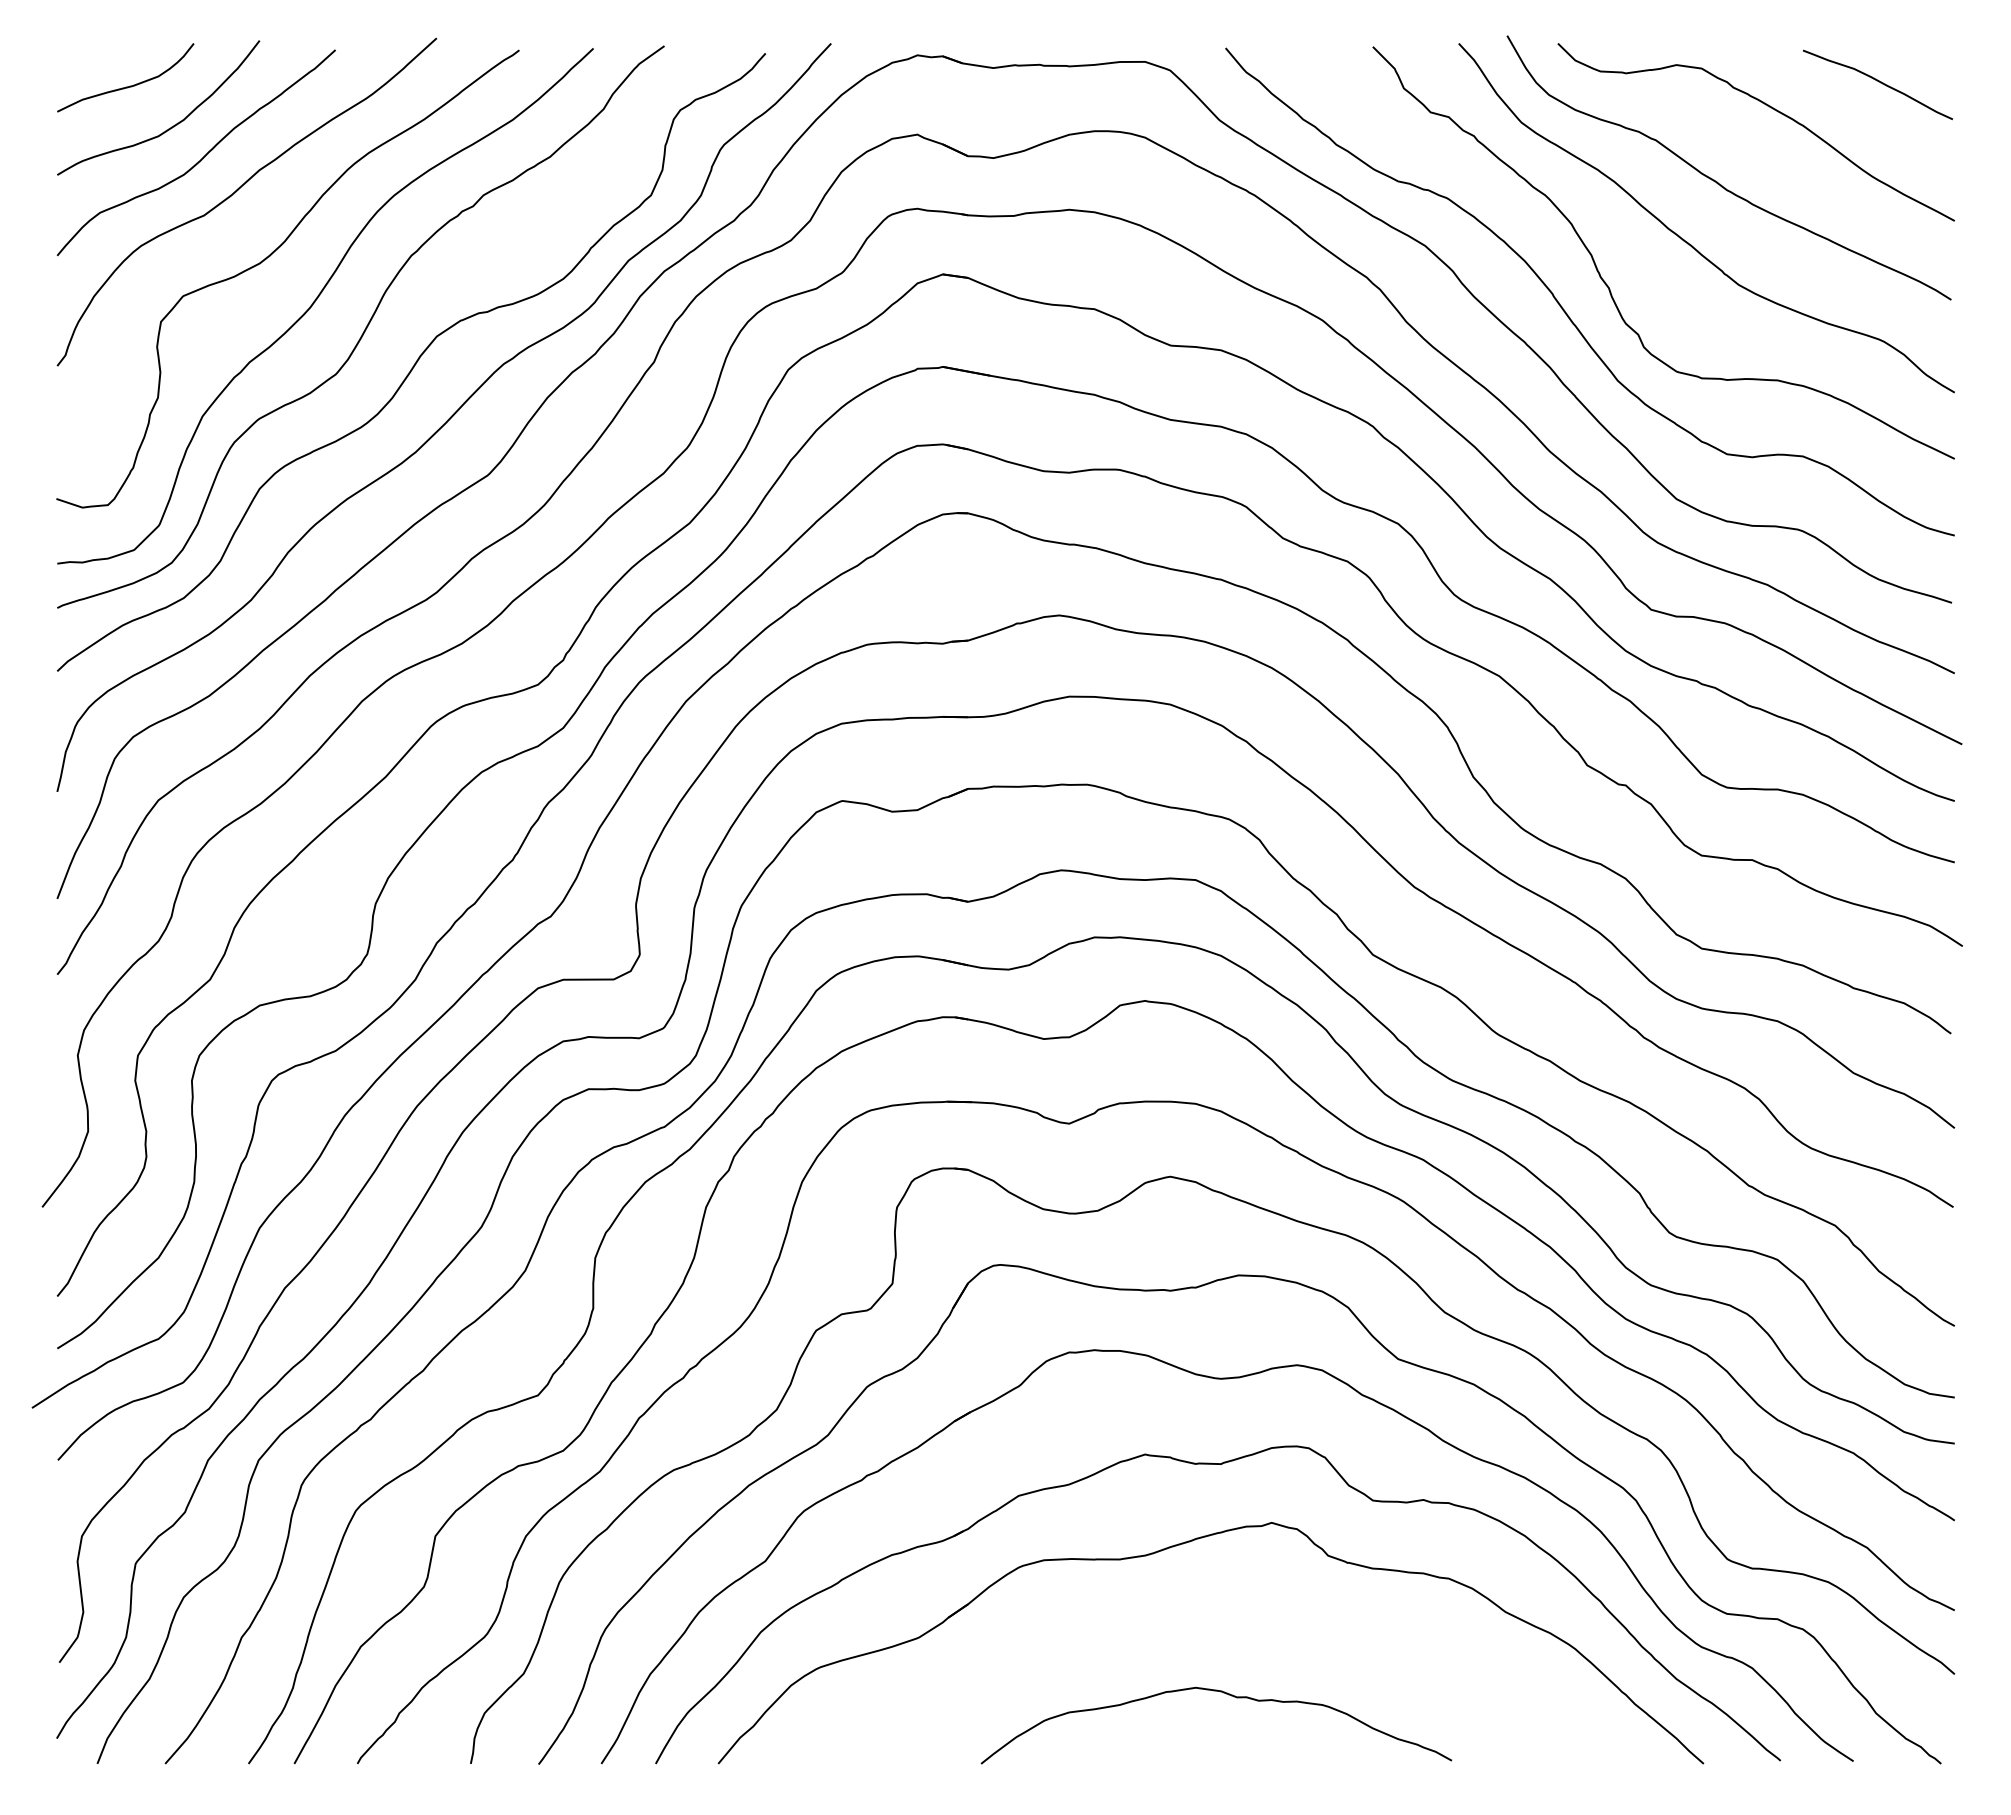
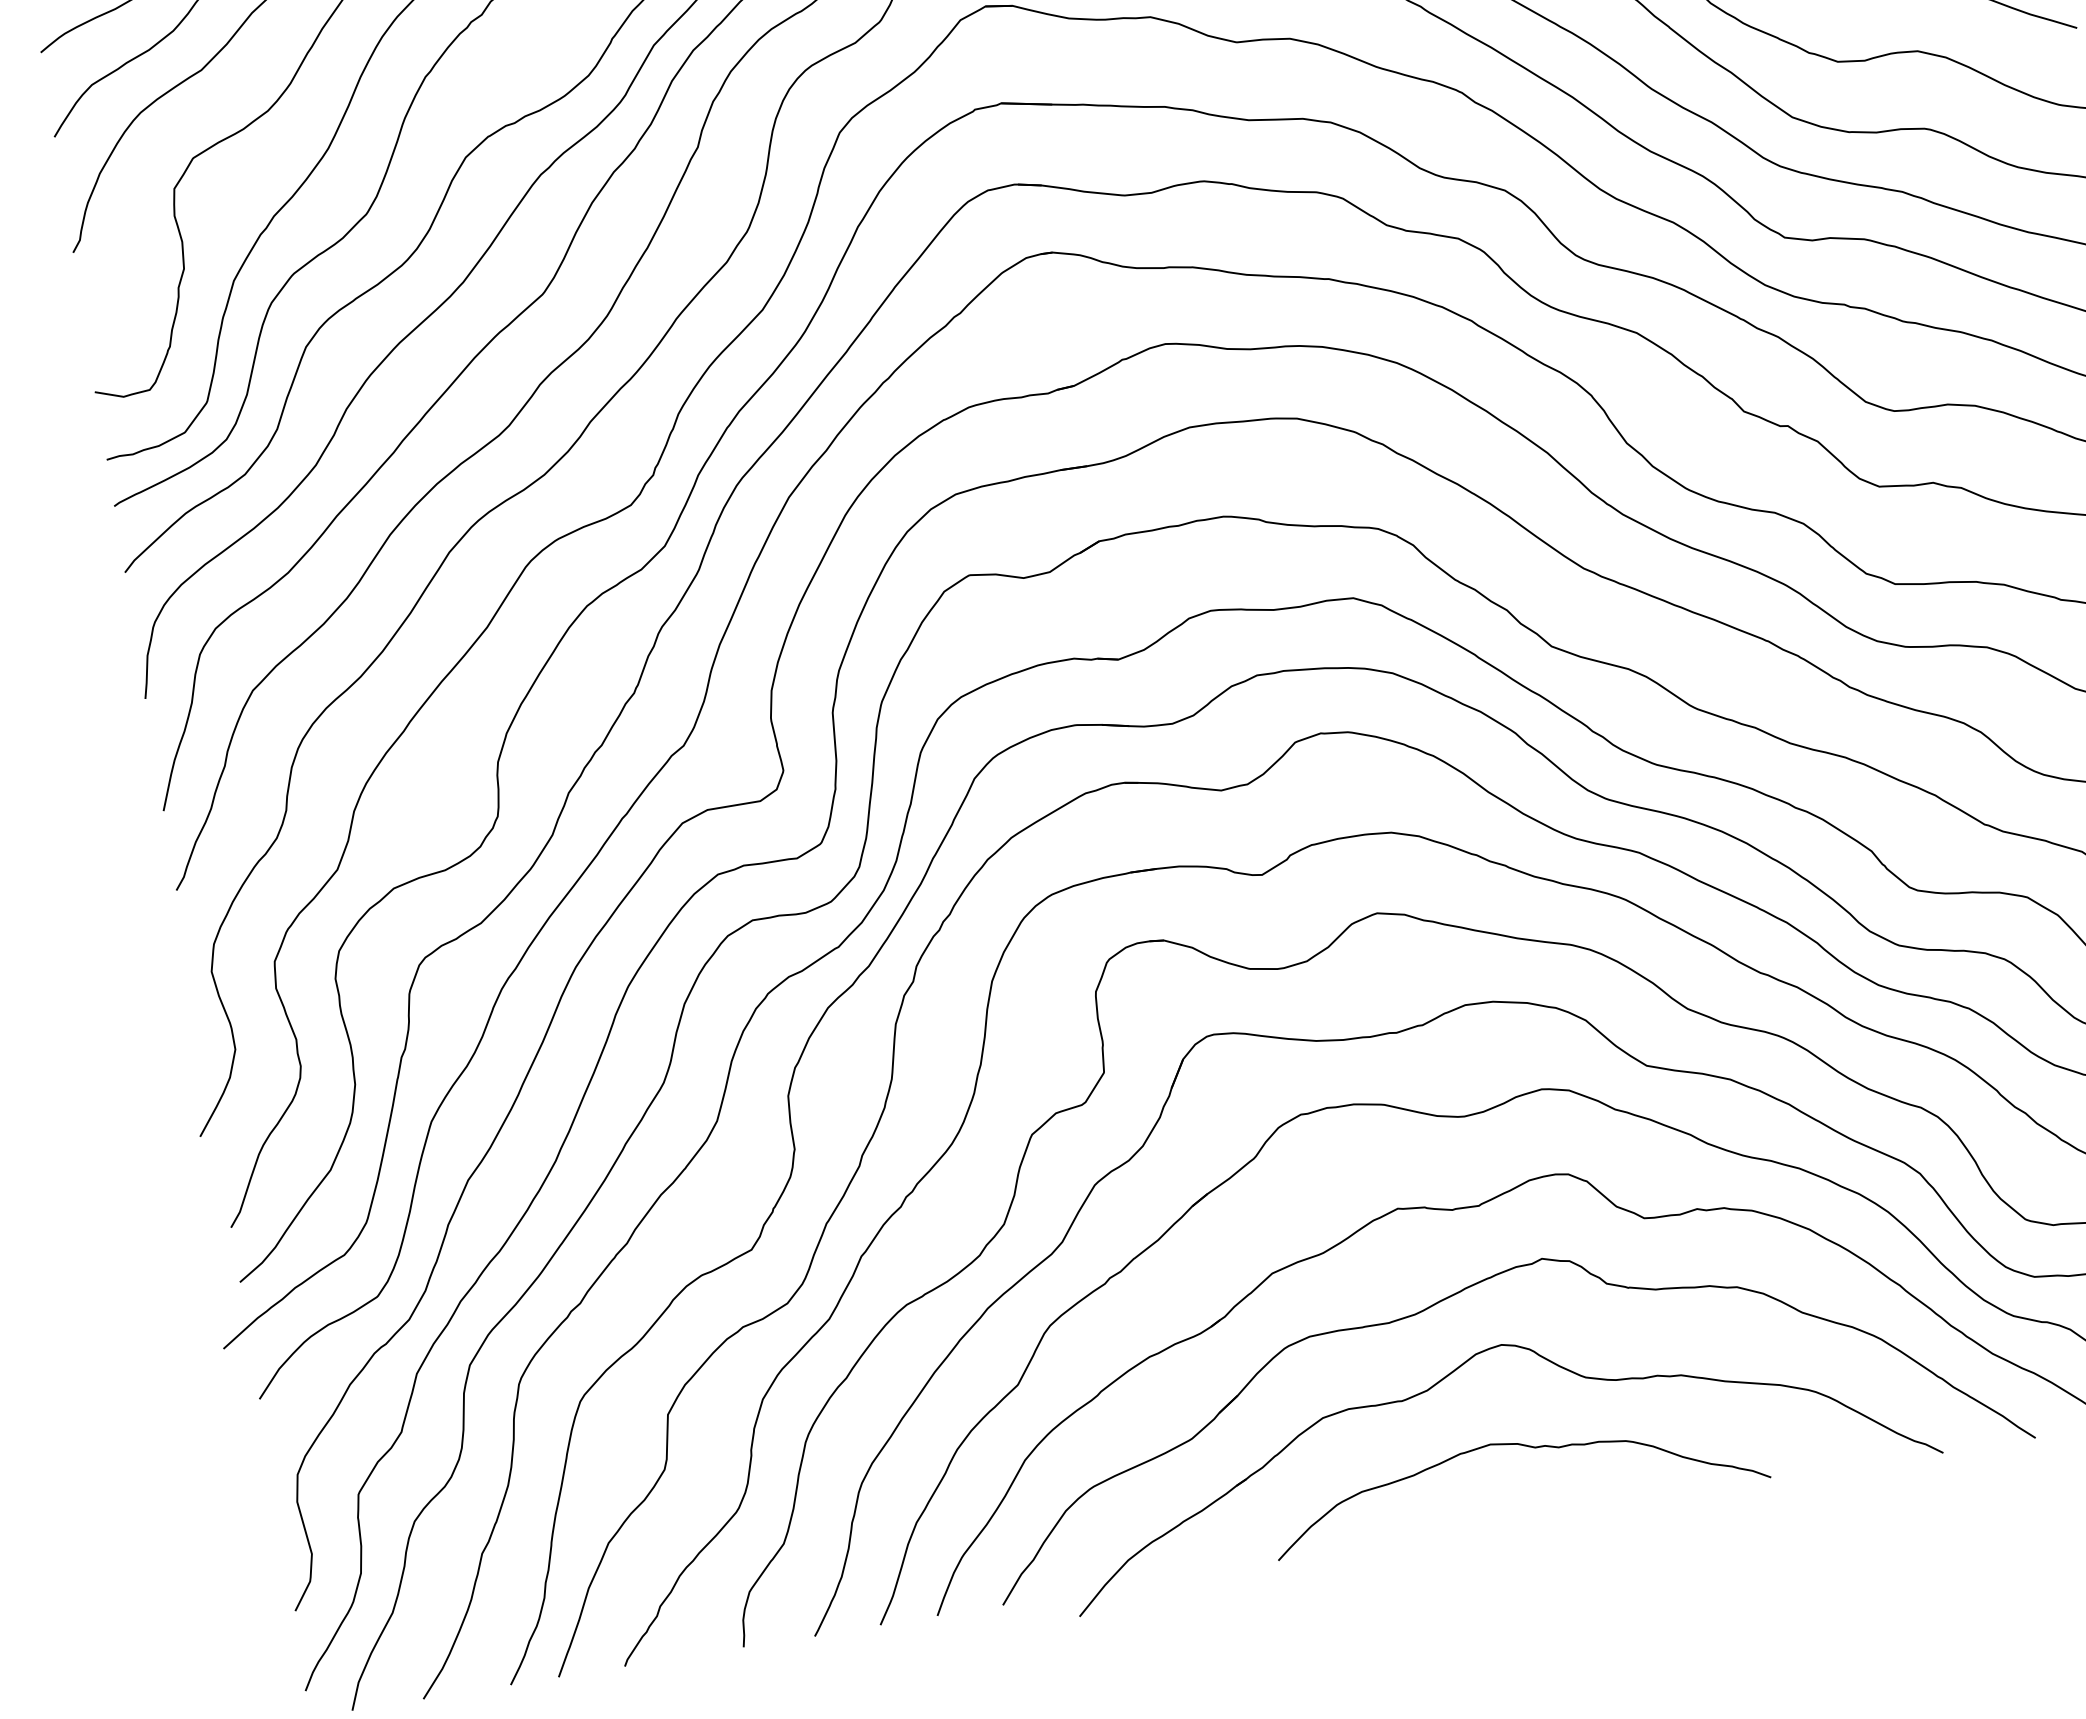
part: (1164, 1619) -> (1446, 1378), added

